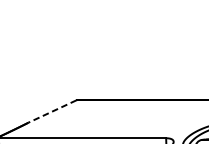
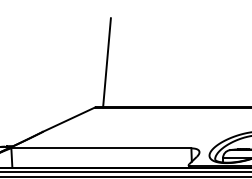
line: (87, 58) -> (106, 62), added
line: (51, 111) -> (68, 119), dashed -> solid

